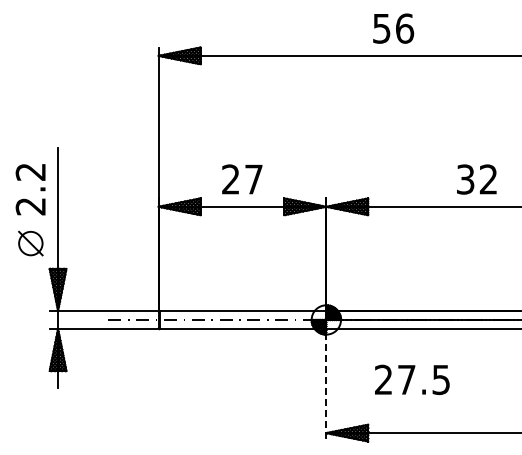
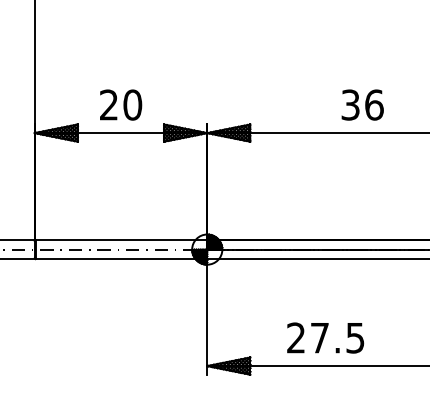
text: (254, 179) -> (133, 105), 27 -> 20
text: (488, 179) -> (374, 105), 32 -> 36
text: (412, 379) -> (325, 337), moved
line: (326, 387) -> (207, 319), dashed -> solid

